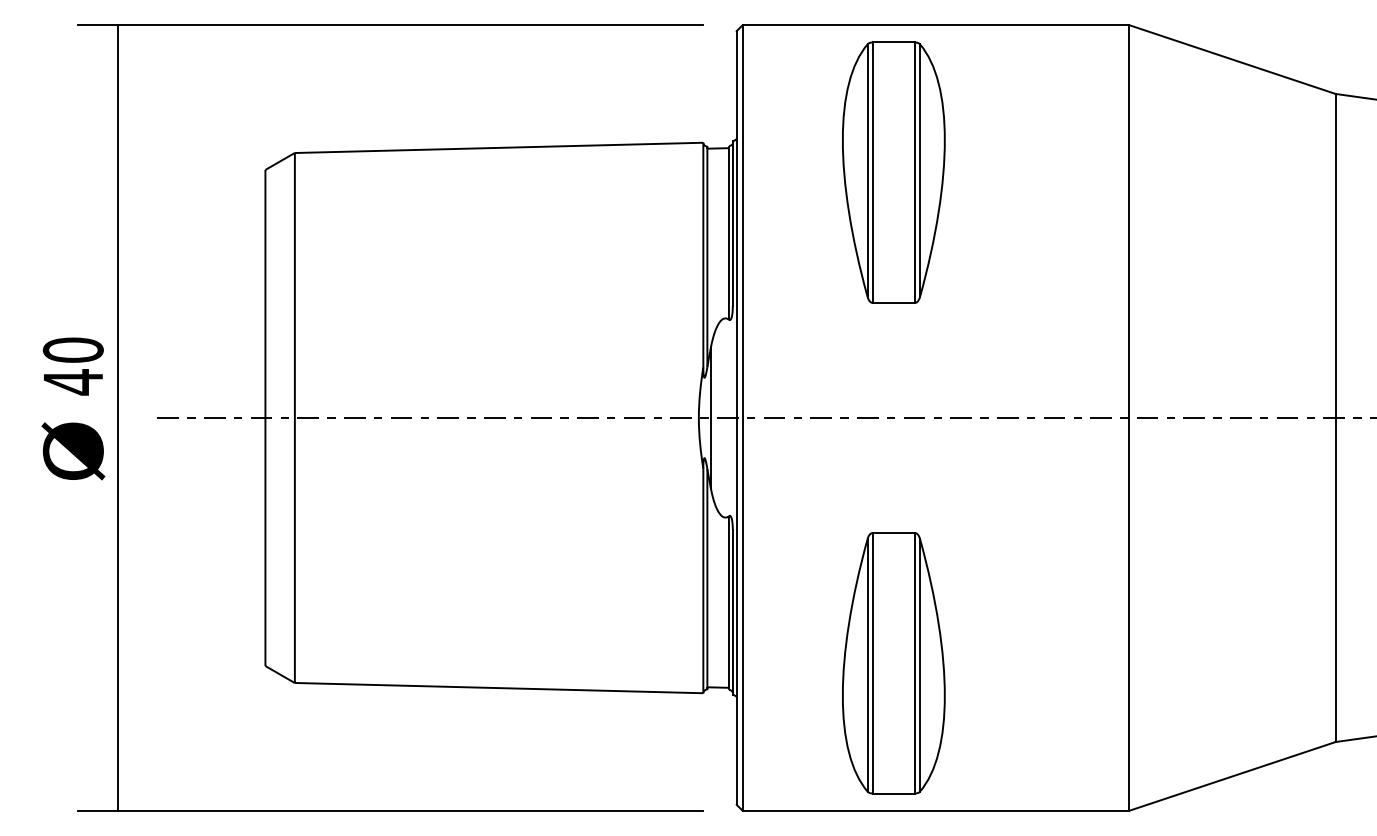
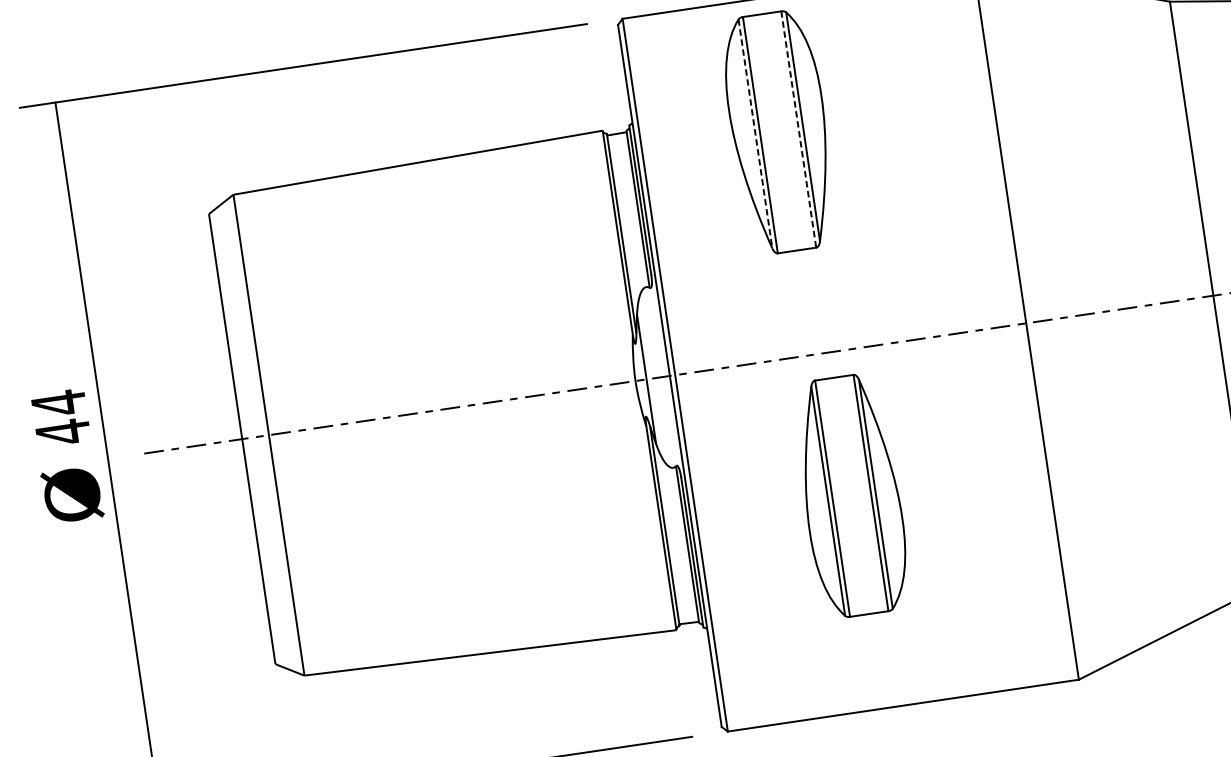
line: (867, 171) -> (755, 134), solid -> dashed
line: (914, 173) -> (798, 130), solid -> dashed
text: (72, 350) -> (58, 403), 40 -> 44
part: (893, 663) -> (851, 496), moved

